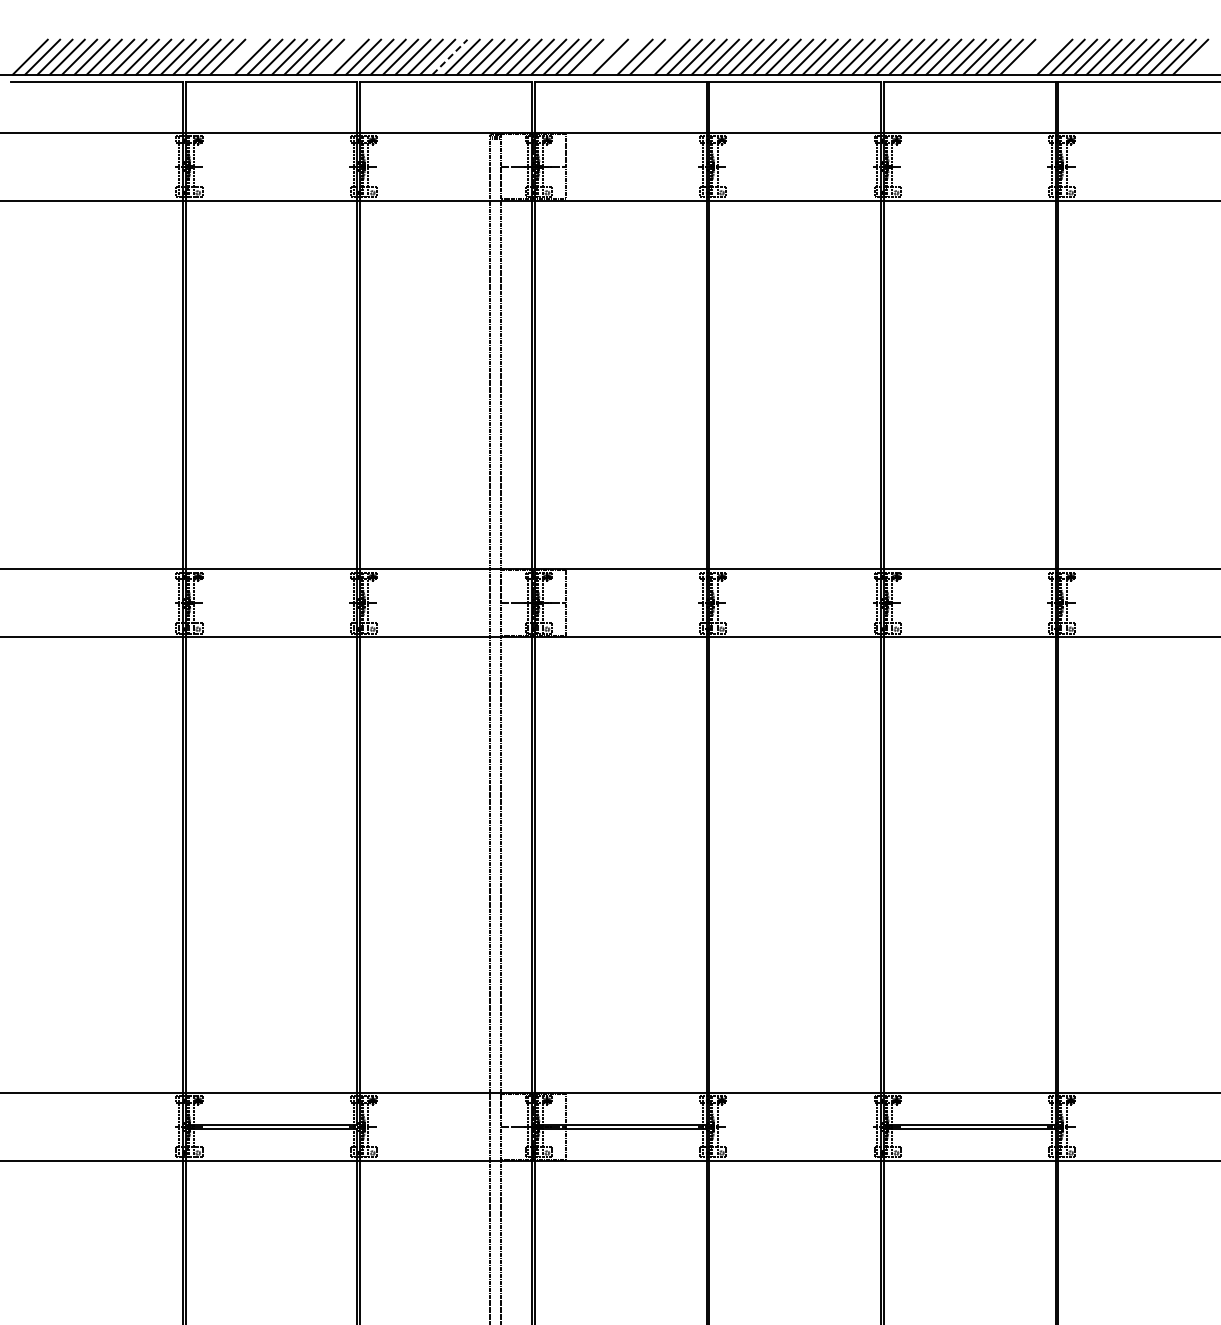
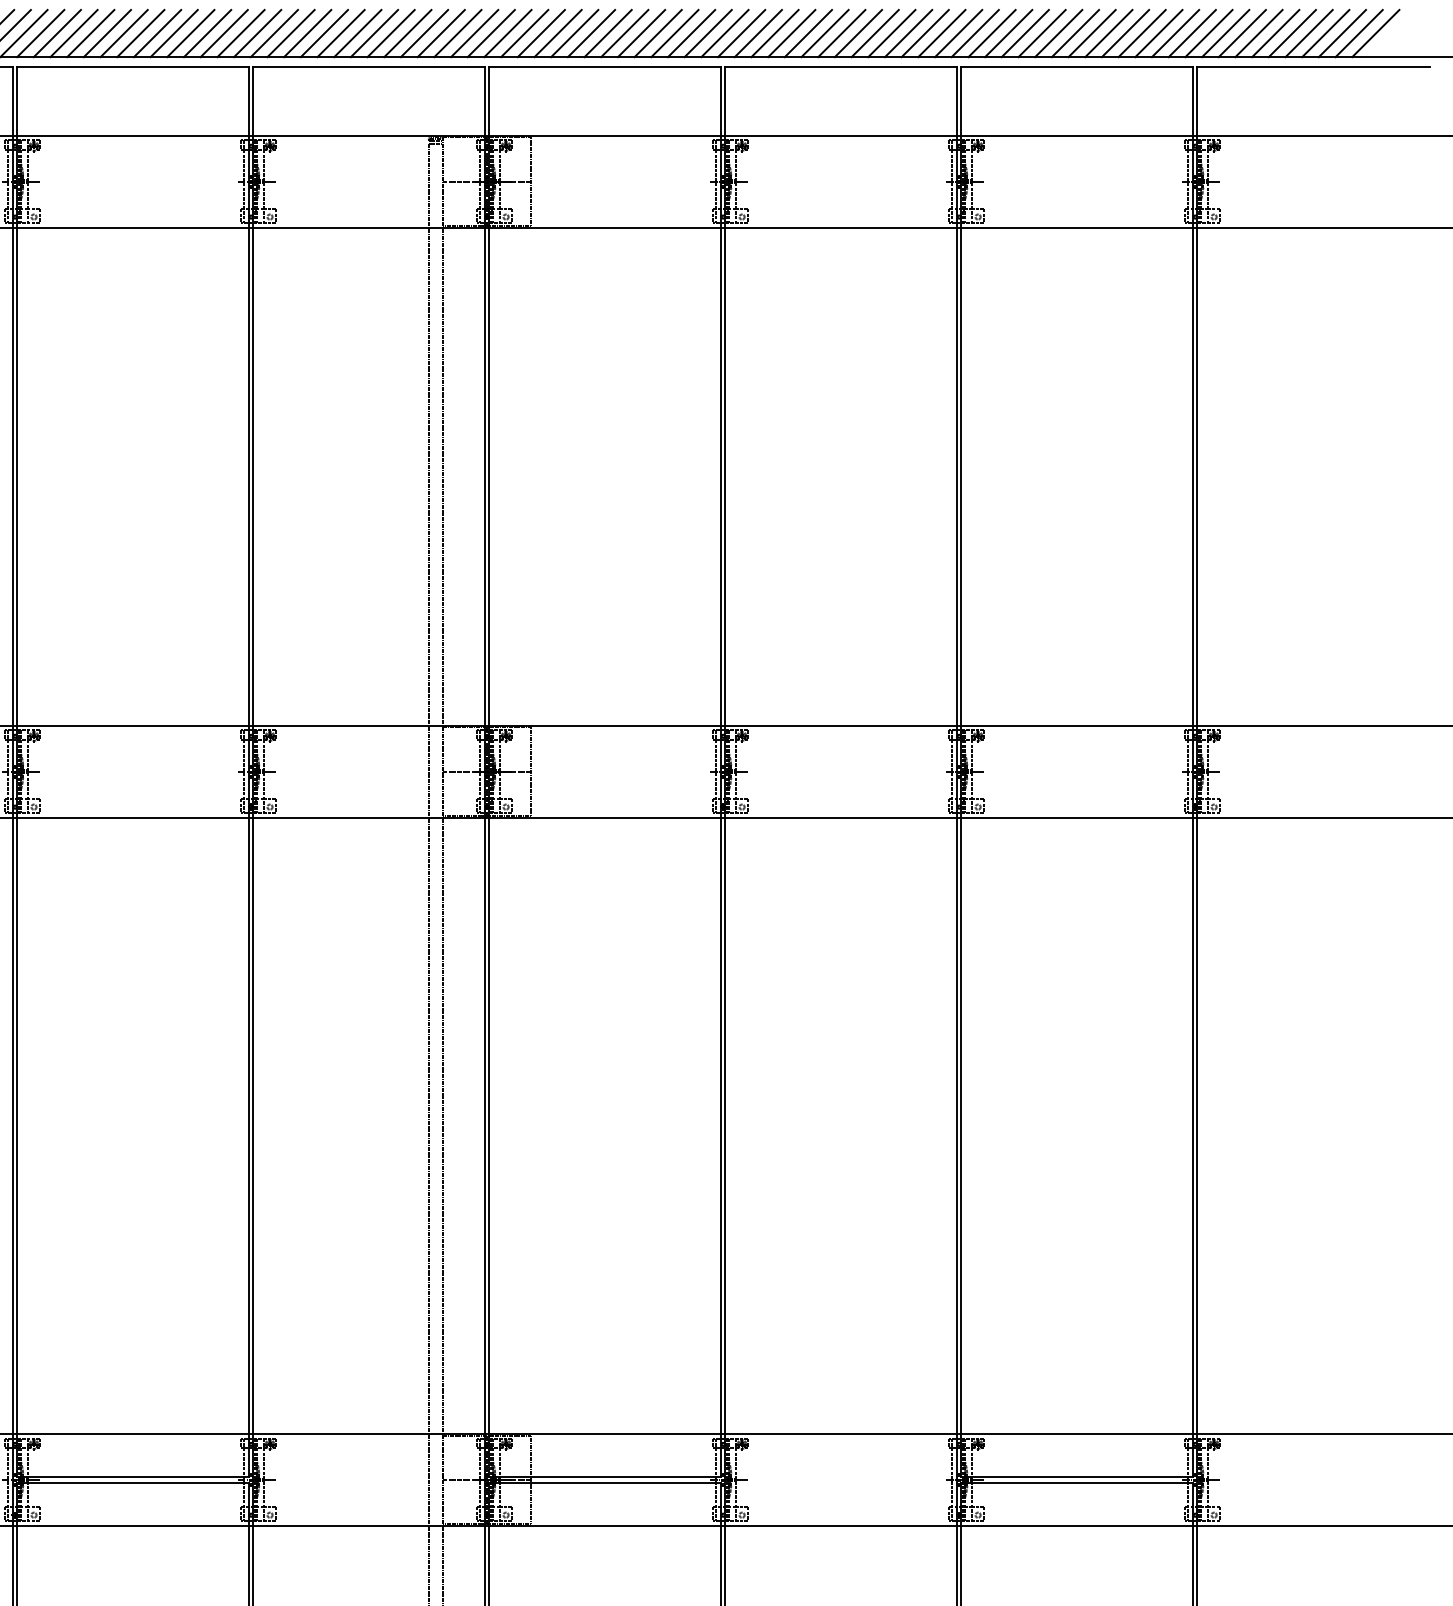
line: (239, 56) -> (89, 32), added
line: (338, 56) -> (223, 32), added
line: (597, 56) -> (573, 32), added
line: (622, 56) -> (607, 32), added
line: (659, 56) -> (657, 32), added
line: (1029, 56) -> (1157, 32), added
line: (1042, 56) -> (1175, 32), added
line: (450, 57) -> (375, 33), dashed -> solid

